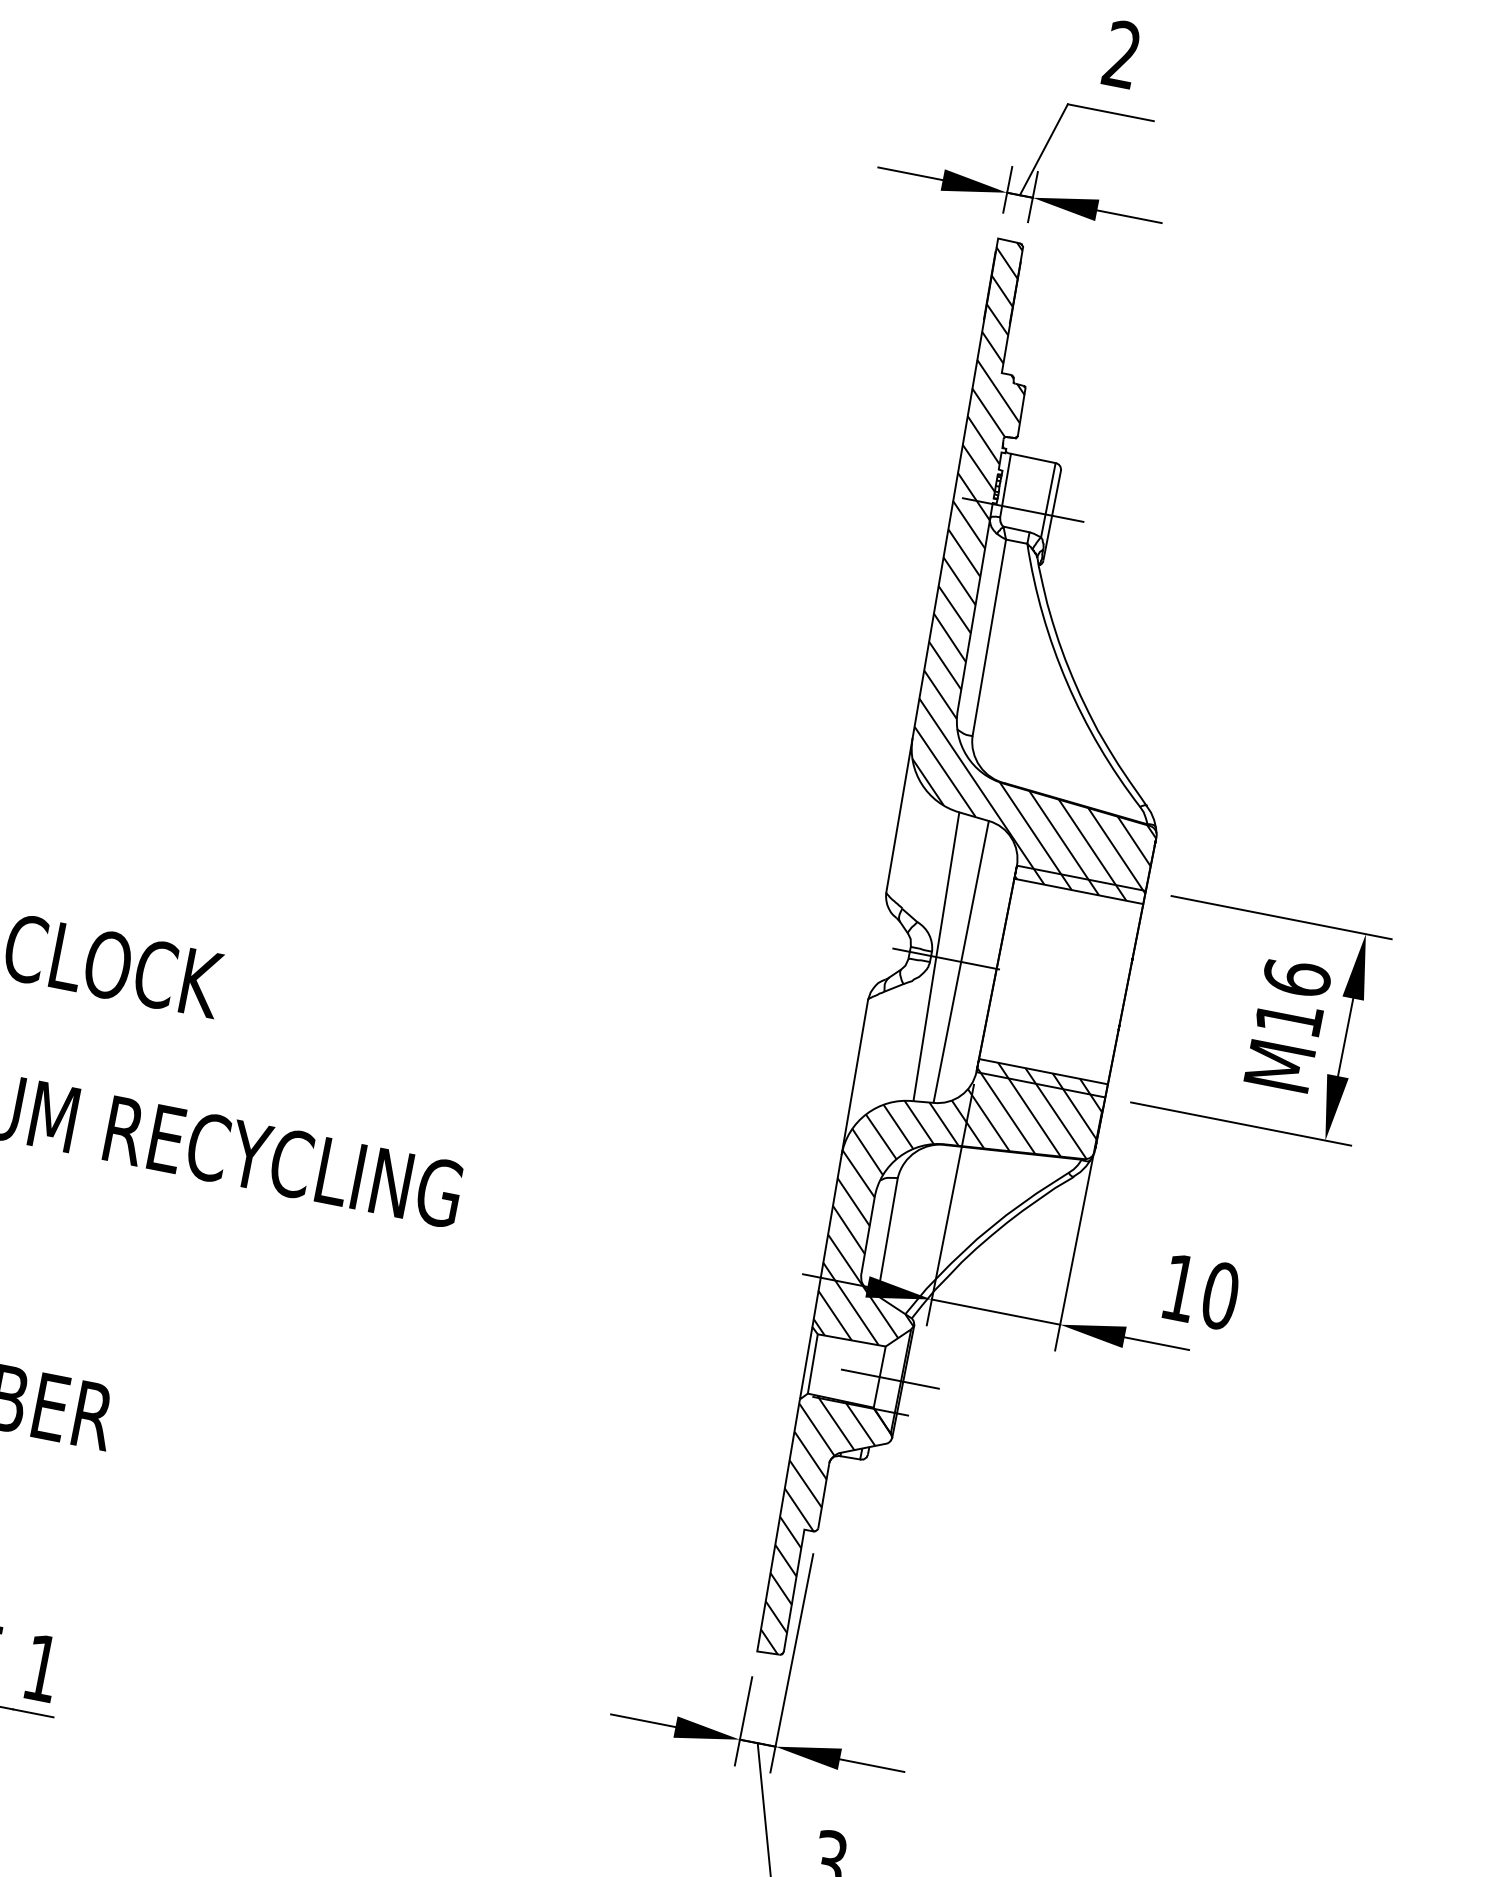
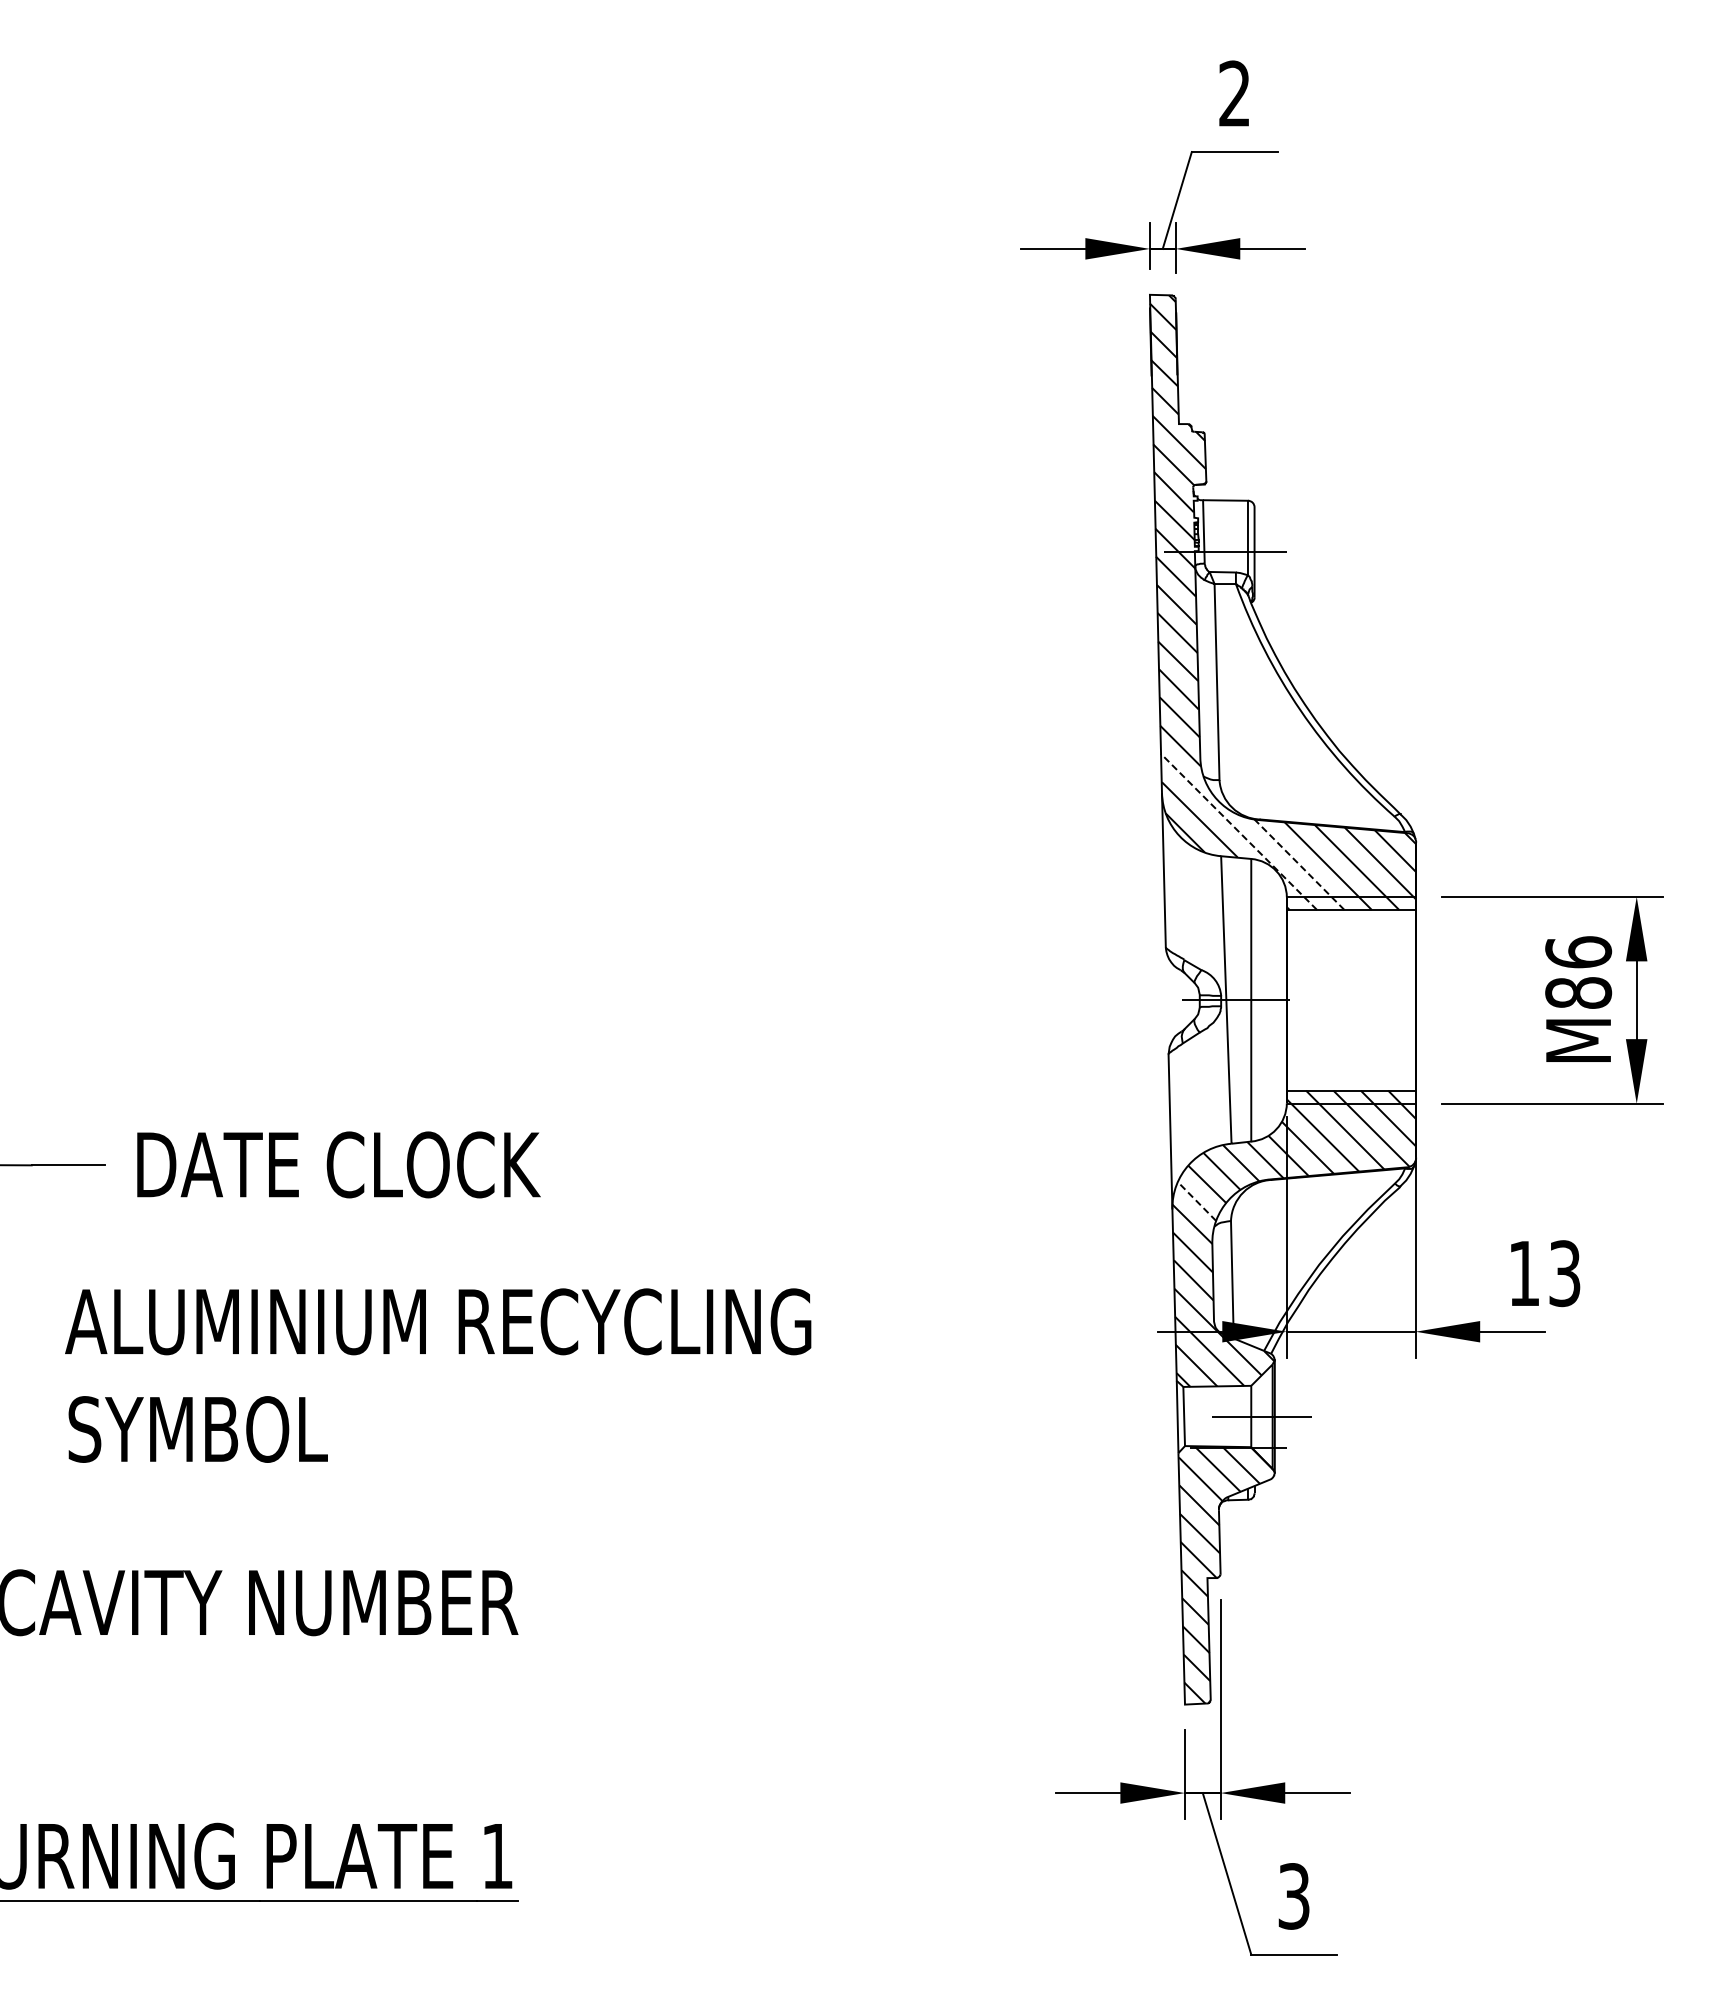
line: (981, 791) -> (1238, 831), solid -> dashed
line: (1035, 835) -> (1299, 864), solid -> dashed
text: (1289, 1018) -> (1578, 992), M16 -> M86
line: (867, 1151) -> (1196, 1201), solid -> dashed
text: (1221, 1295) -> (1565, 1273), 10 -> 13

